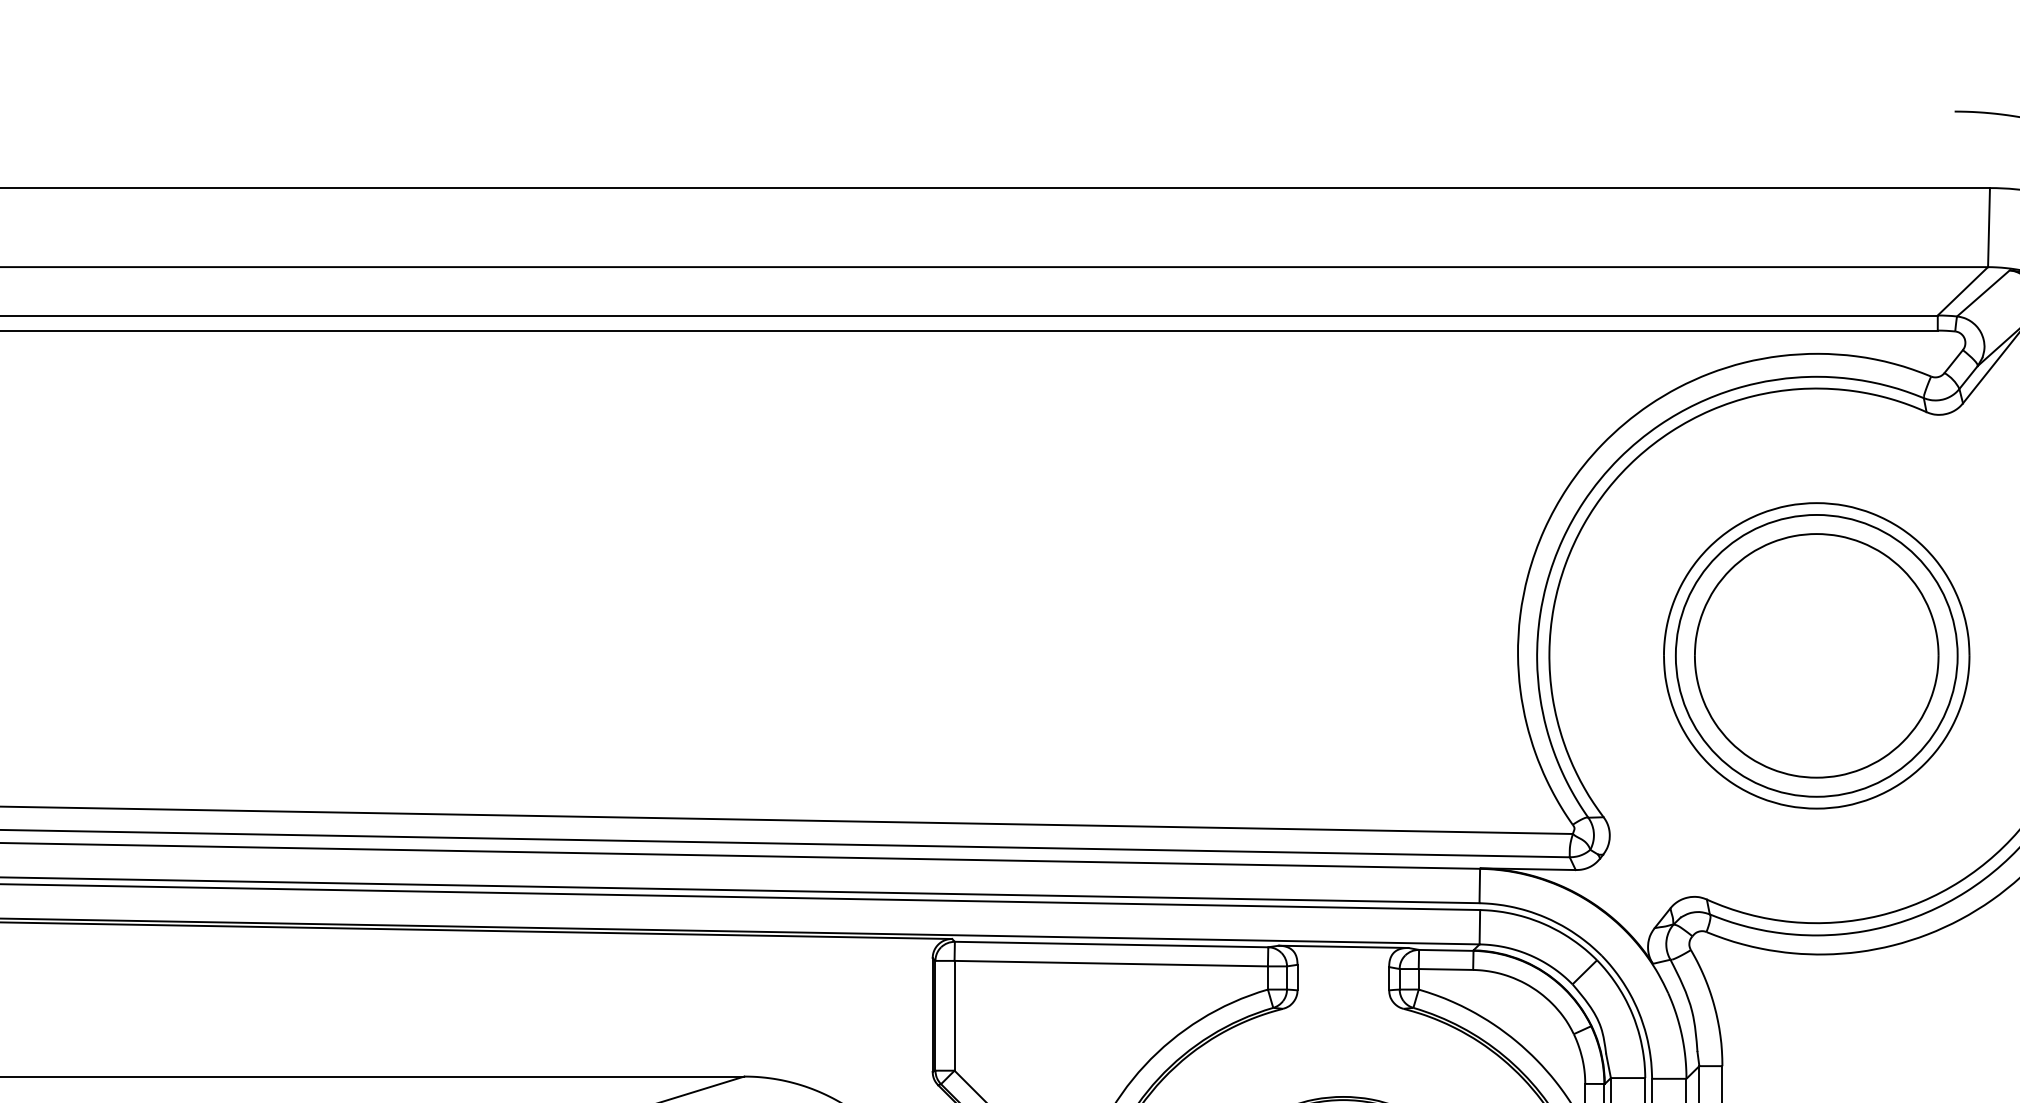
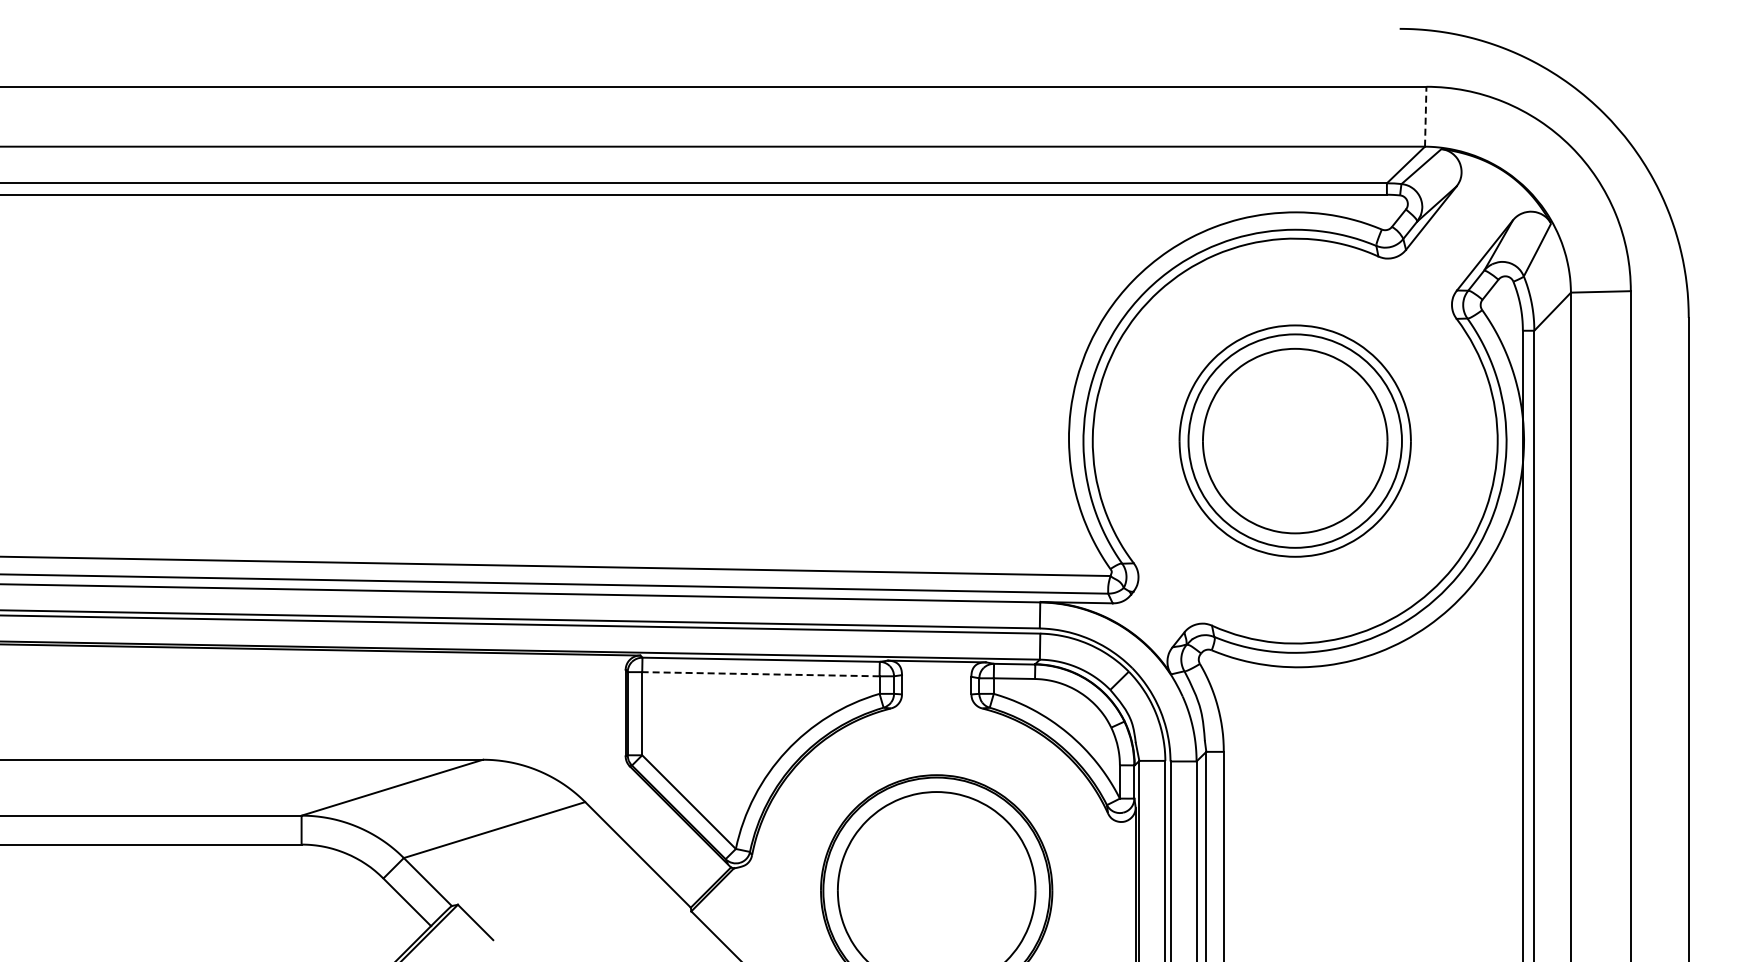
line: (1988, 227) -> (1425, 116), solid -> dashed
line: (1110, 964) -> (760, 674), solid -> dashed

